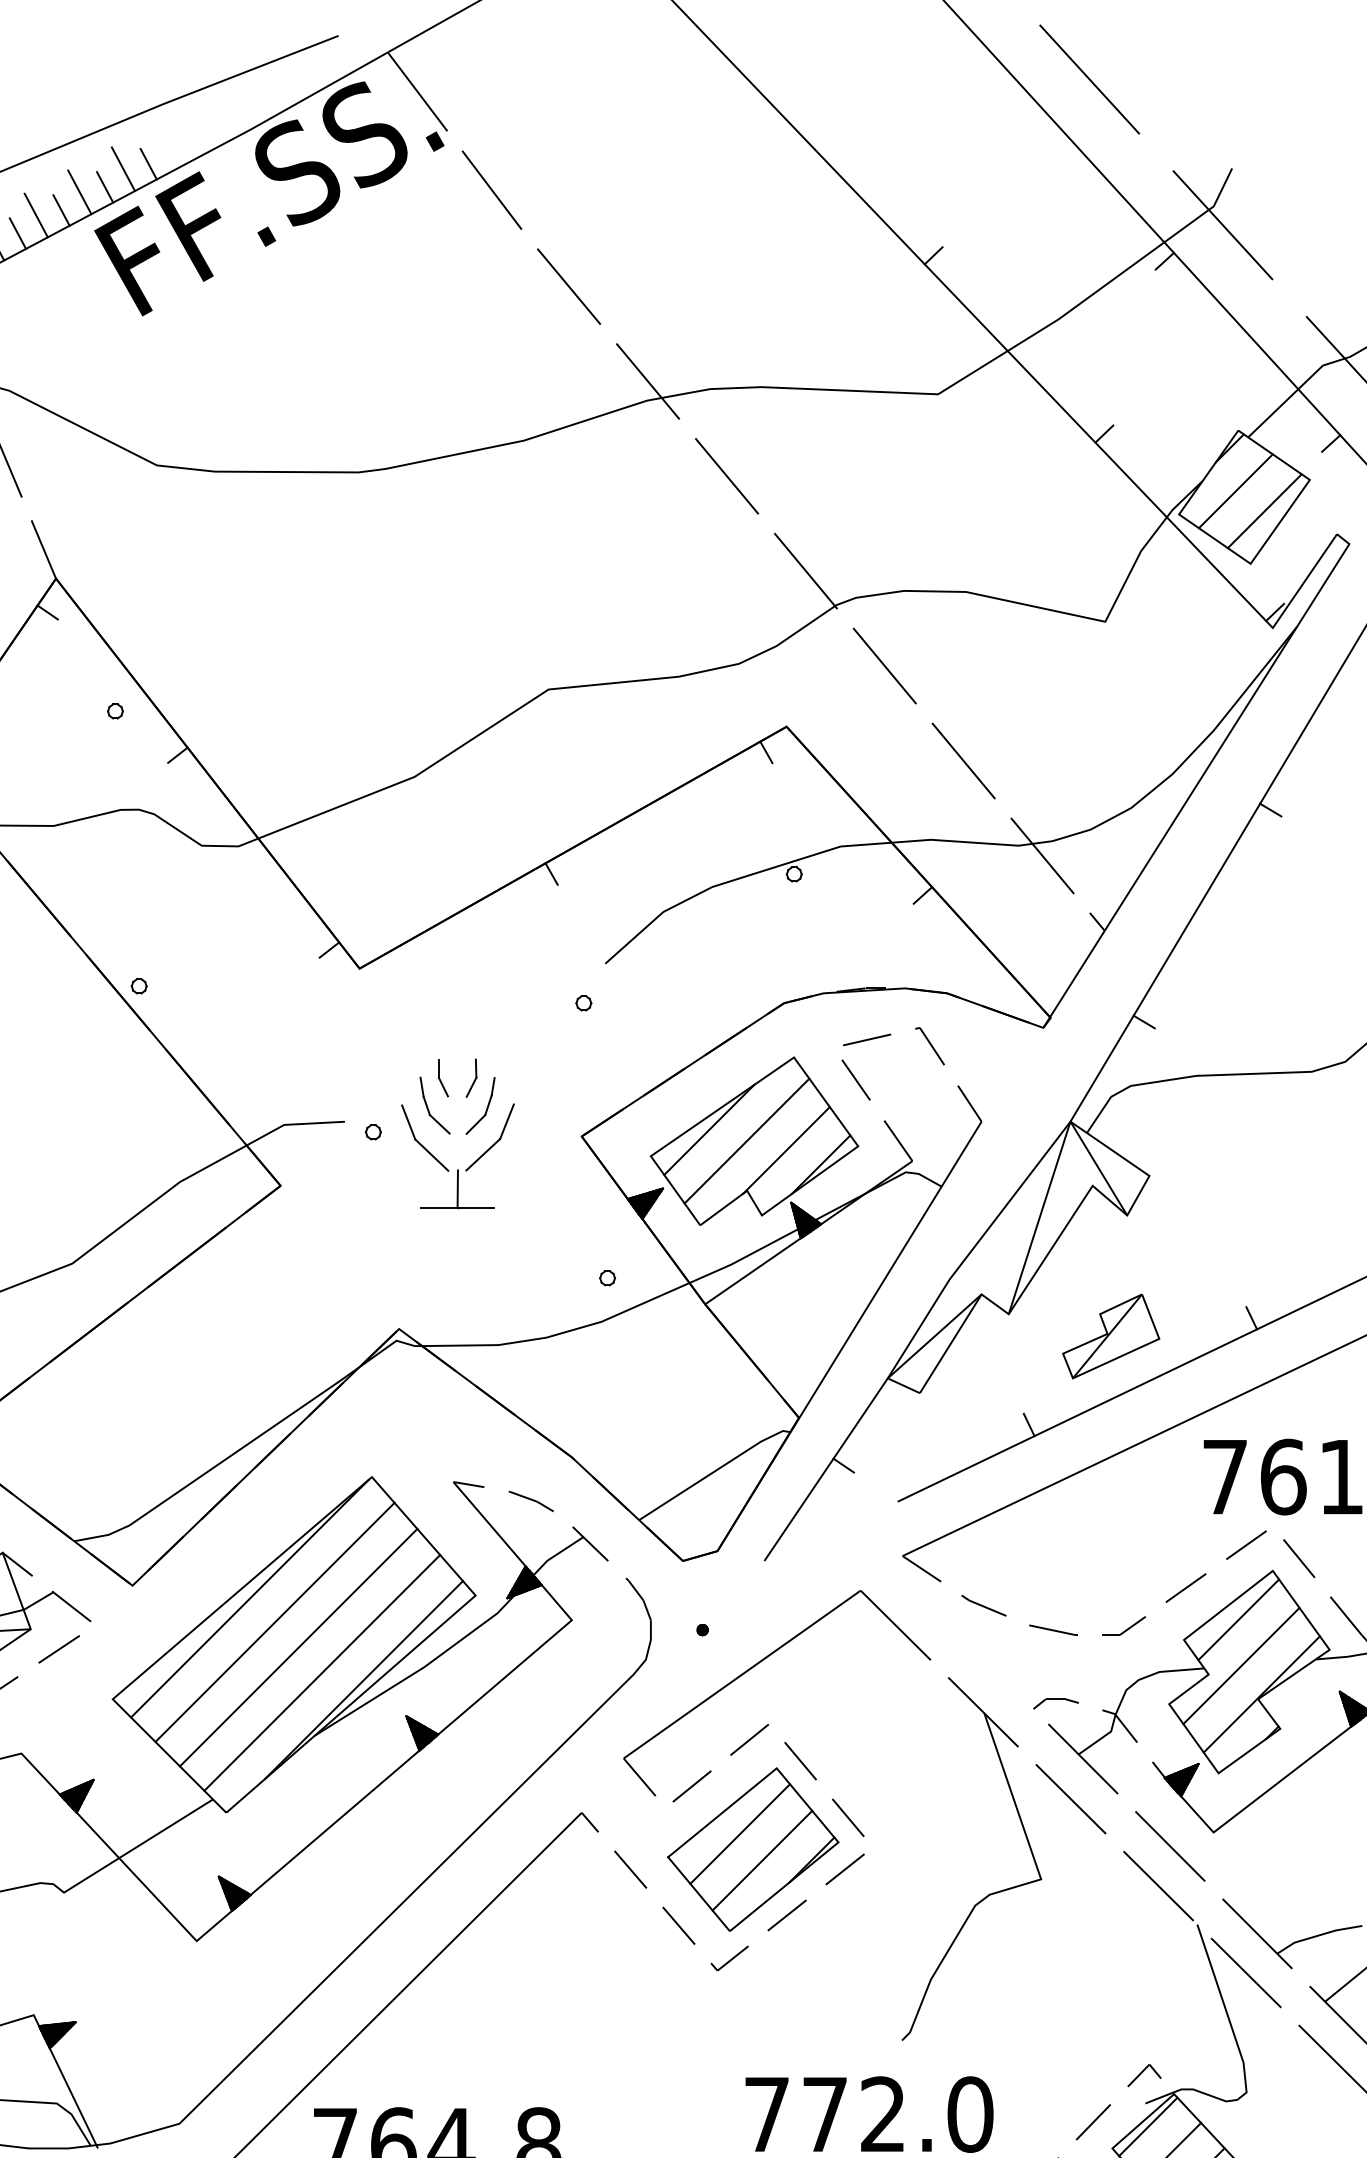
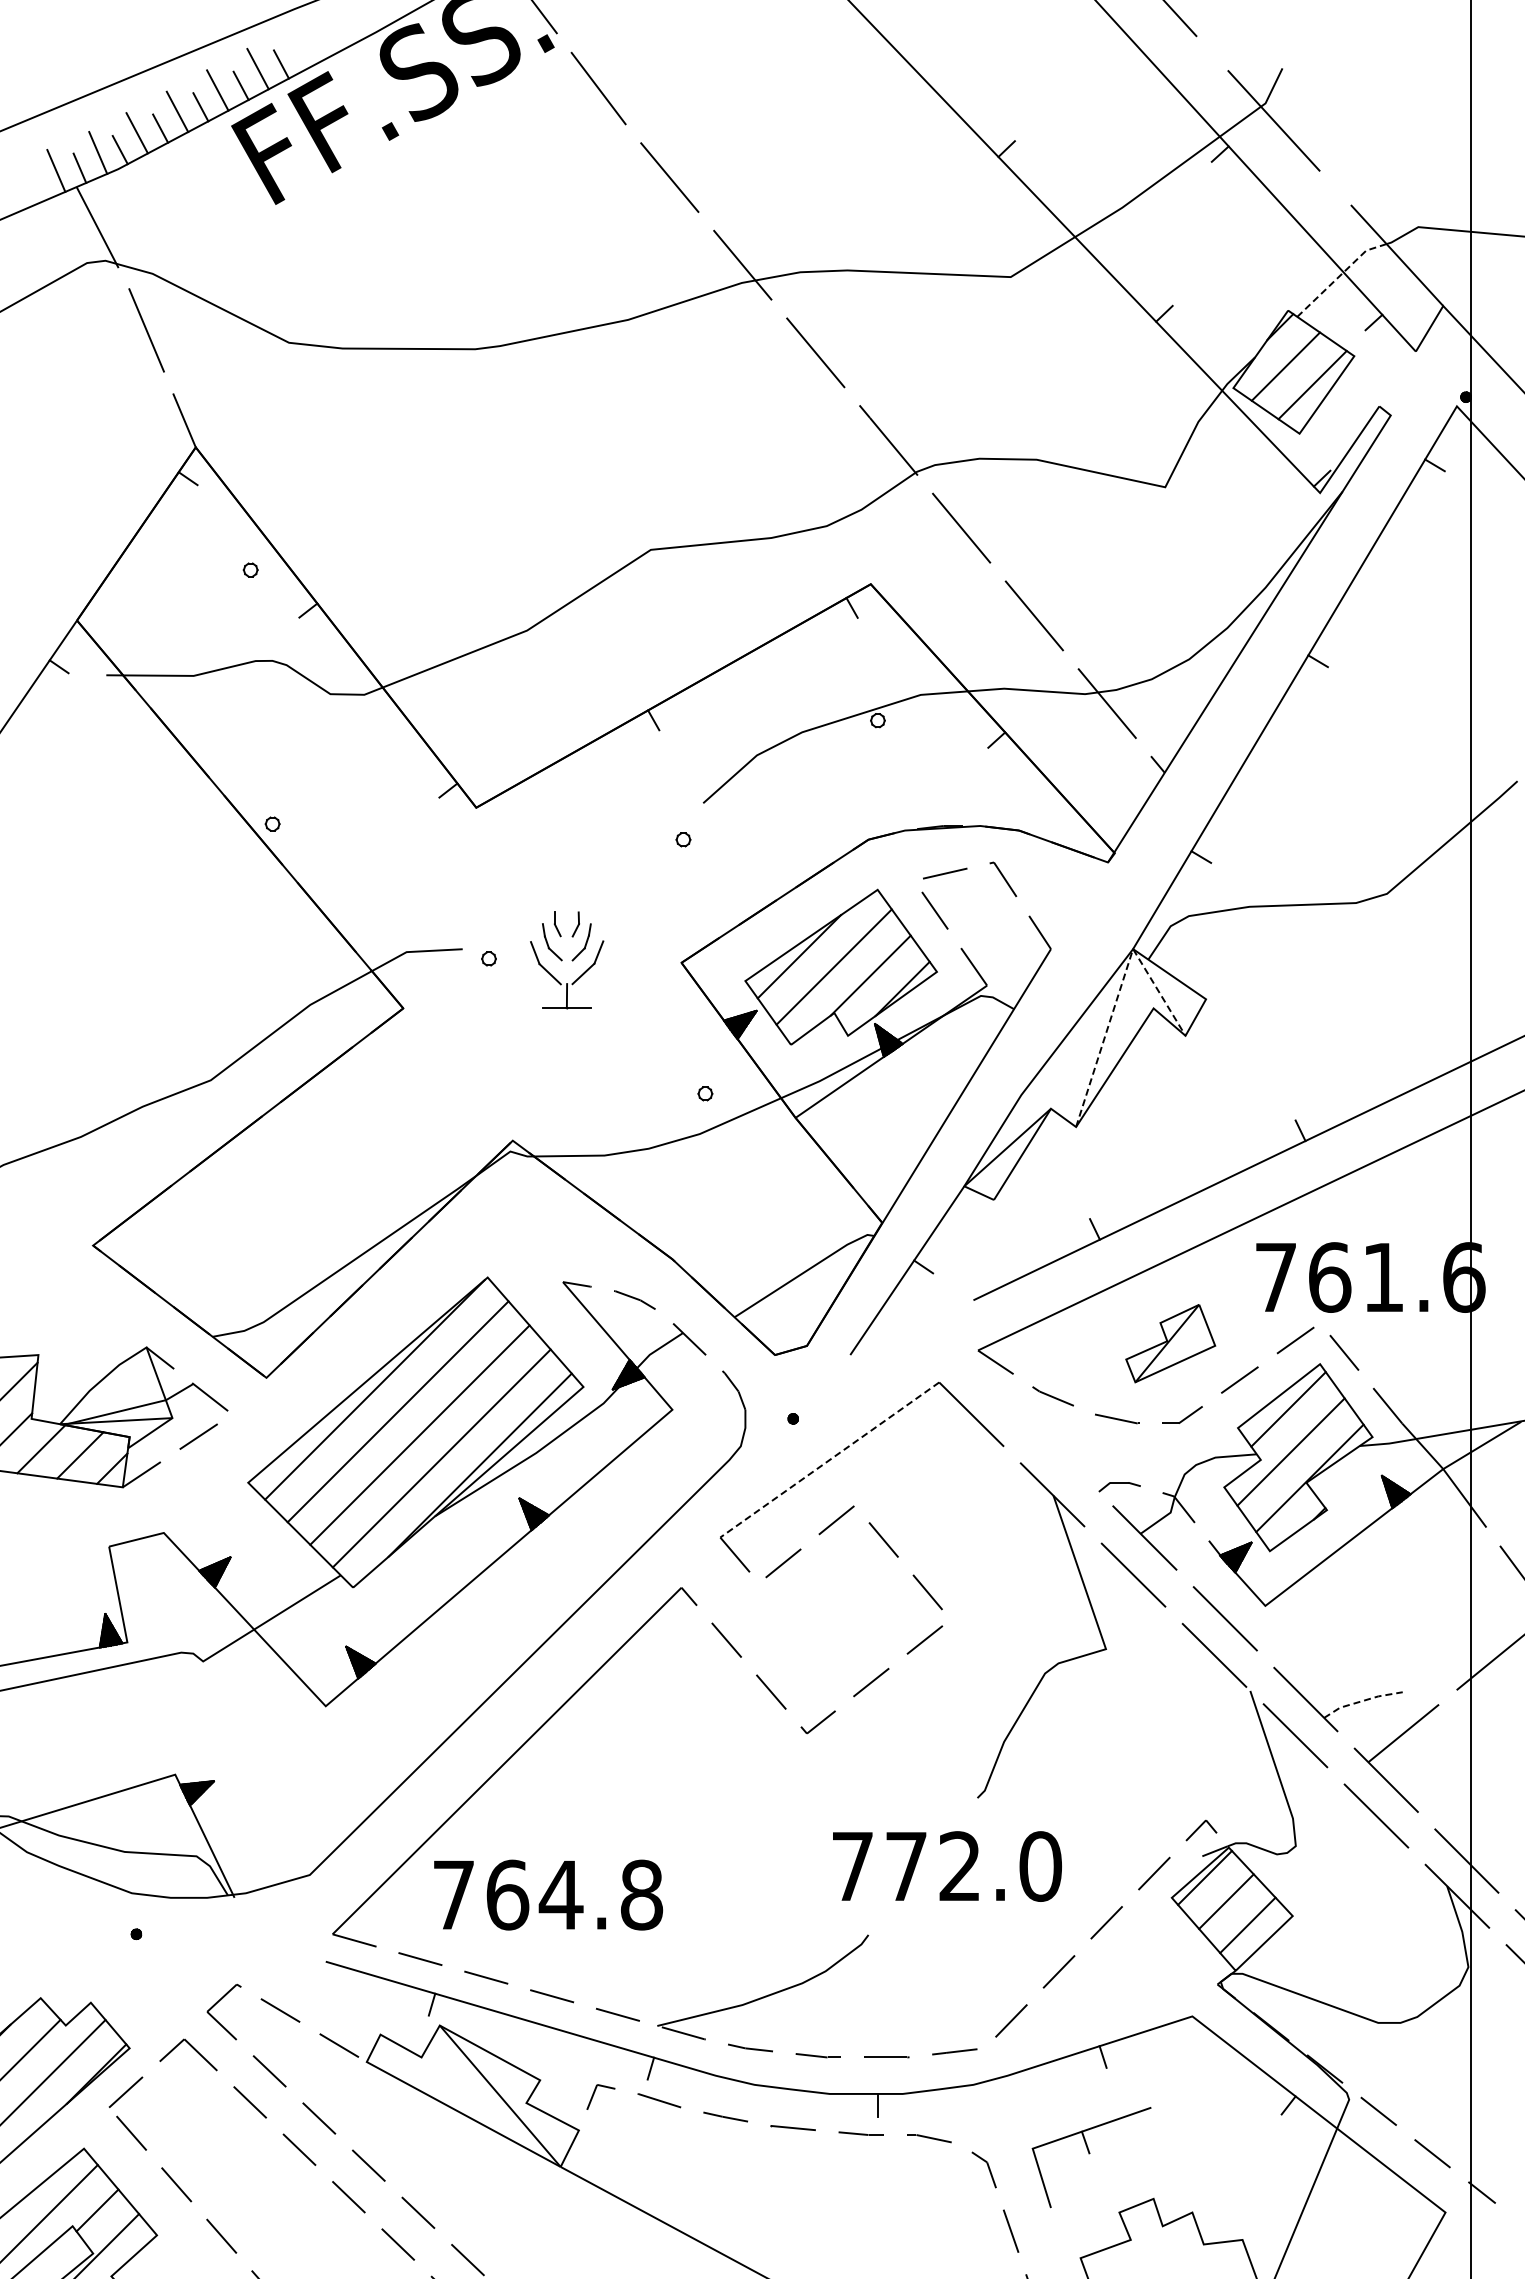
line: (1293, 393) -> (1339, 276), solid -> dashed
part: (457, 1133) -> (566, 960), size x0.7
line: (1056, 1165) -> (1120, 989), solid -> dashed
part: (1110, 1336) -> (1170, 1343), moved
line: (741, 1675) -> (829, 1460), solid -> dashed
part: (752, 1849) -> (839, 1621), removed
line: (1318, 1935) -> (1362, 1701), solid -> dashed

